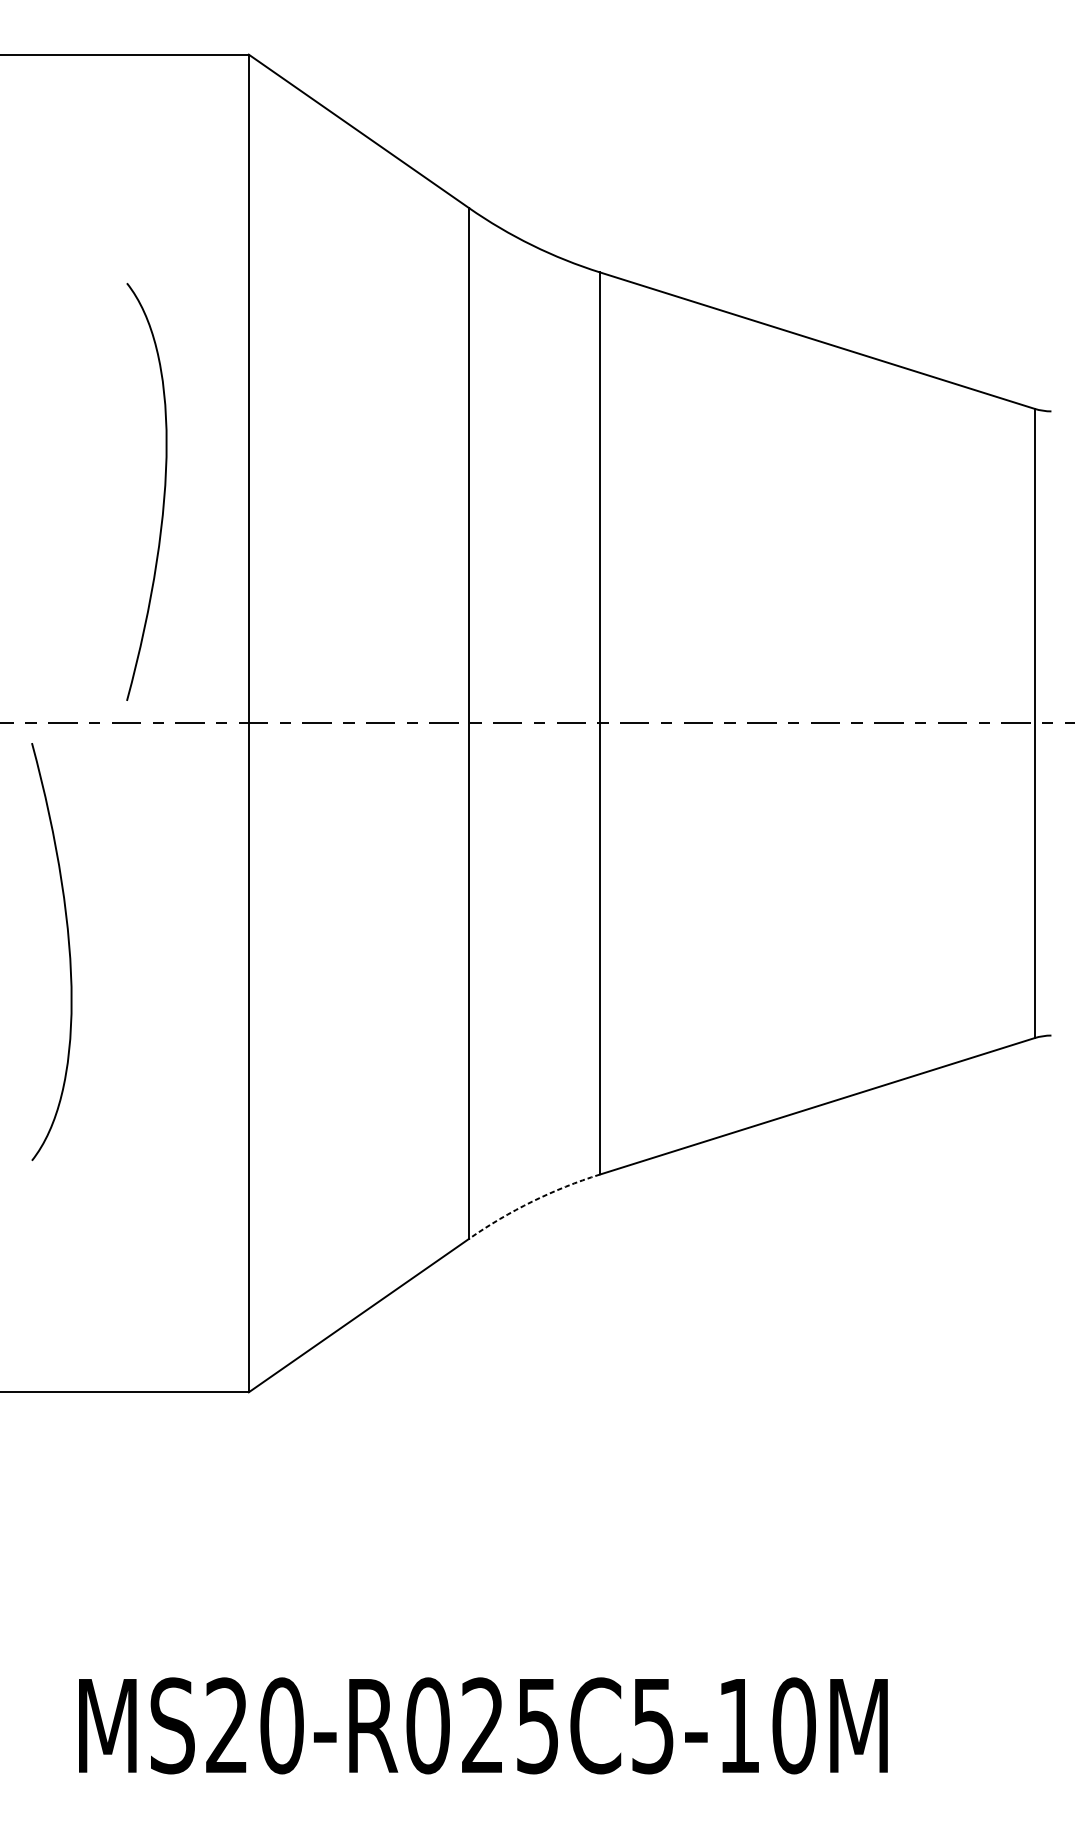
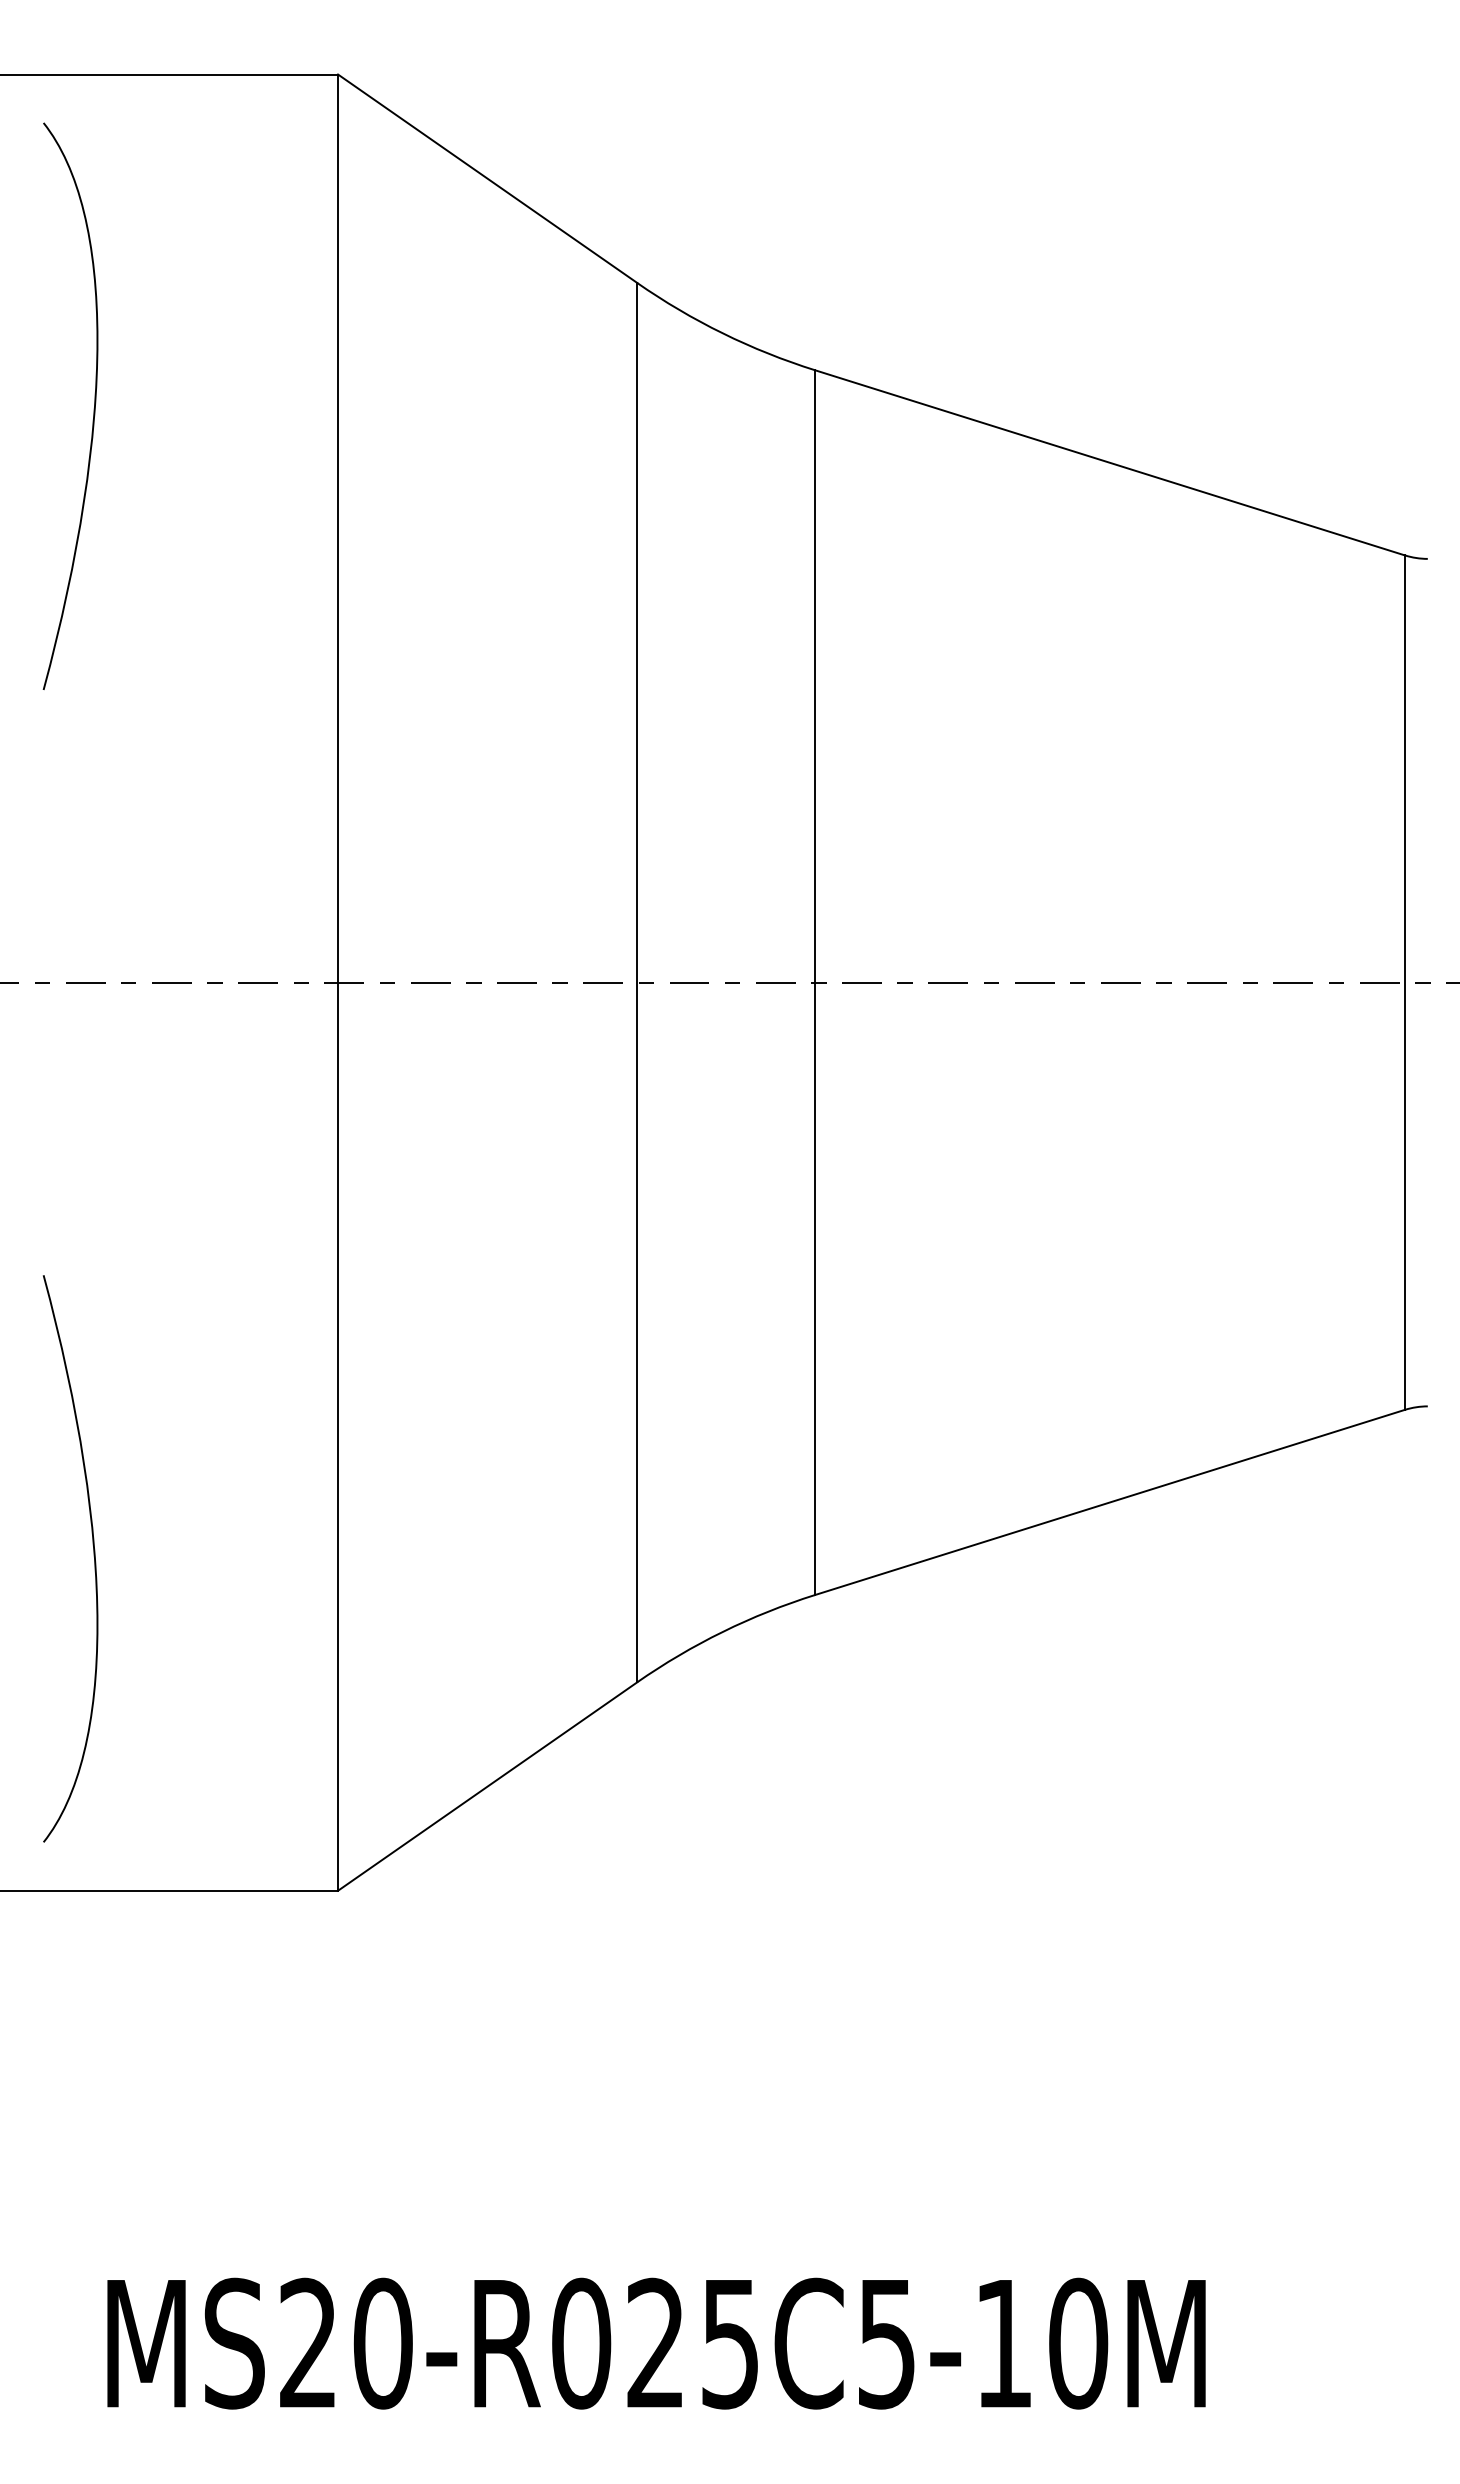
curve: (163, 493) -> (93, 408), moved
curve: (68, 950) -> (93, 1556), moved
arc: (531, 1201) -> (722, 1631), dashed -> solid

